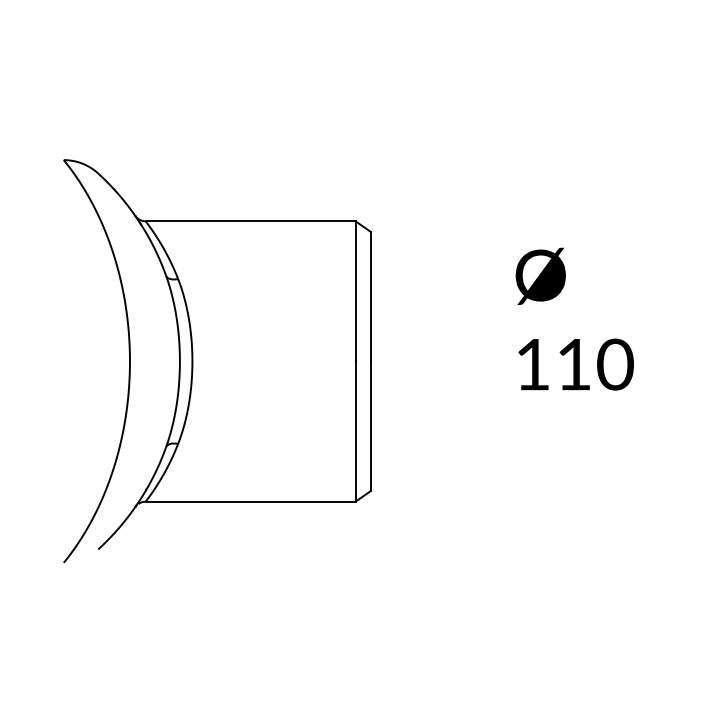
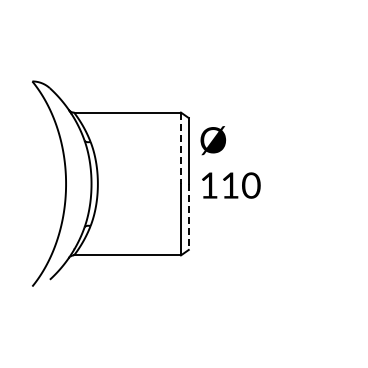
line: (354, 291) -> (180, 148), solid -> dashed
text: (574, 319) -> (230, 162), moved
line: (370, 425) -> (188, 216), solid -> dashed

